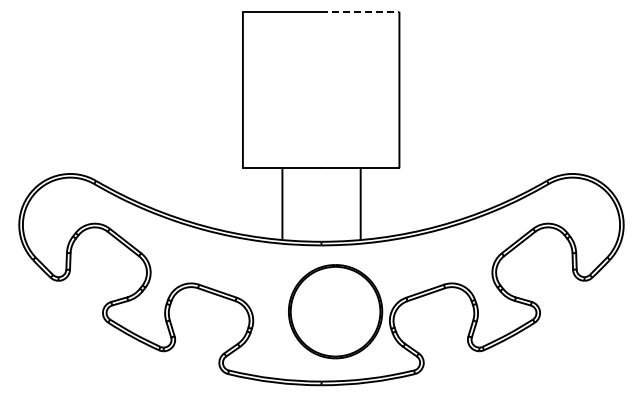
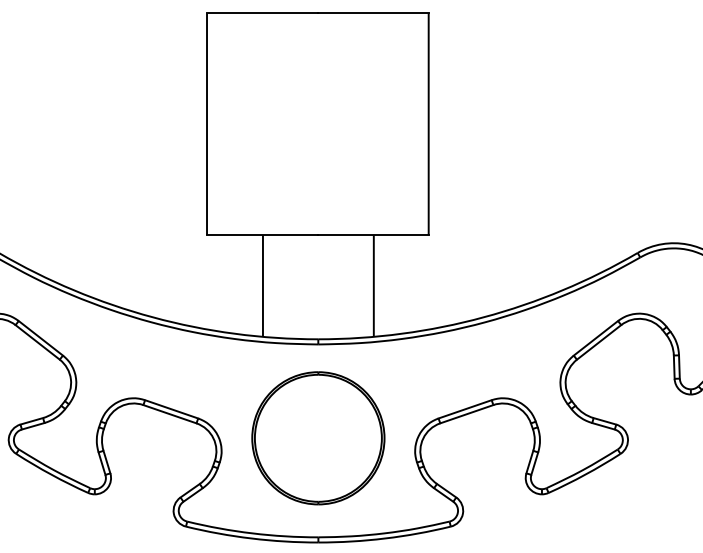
line: (360, 11) -> (373, 13), dashed -> solid
part: (335, 311) -> (318, 438), moved

